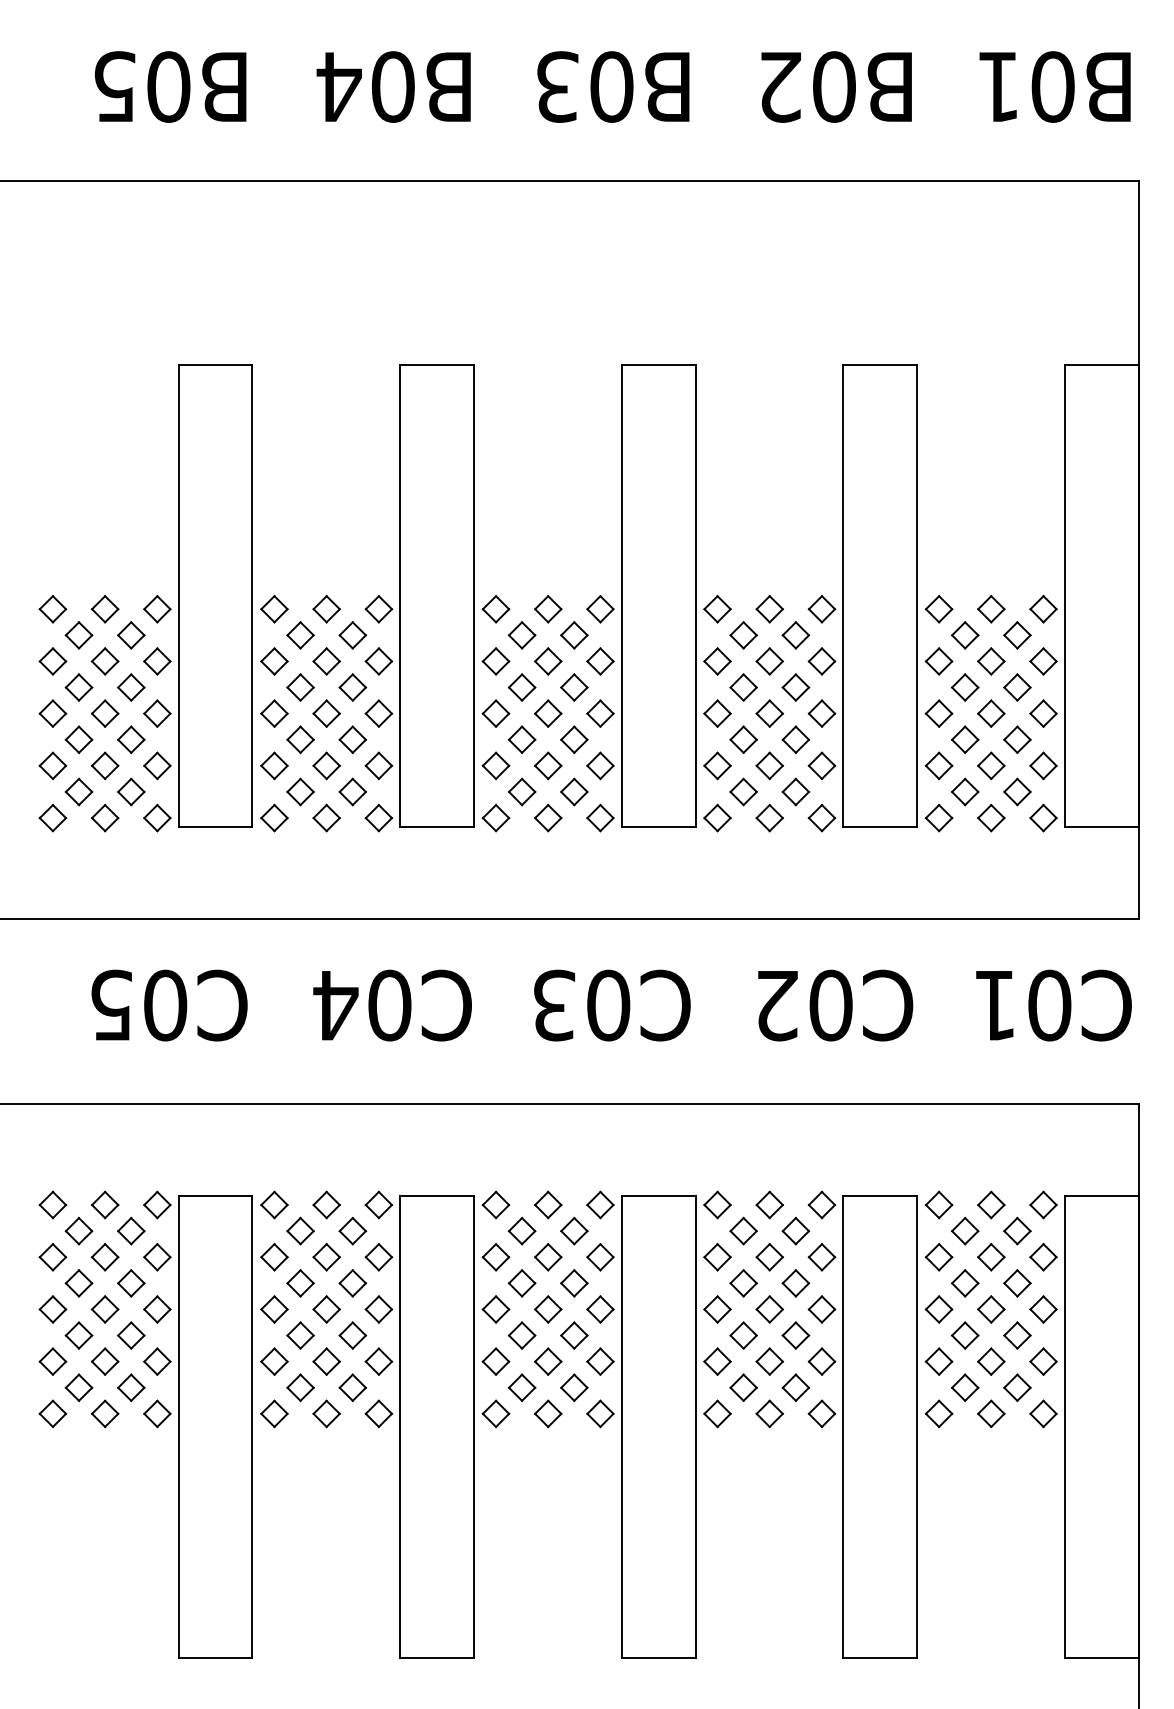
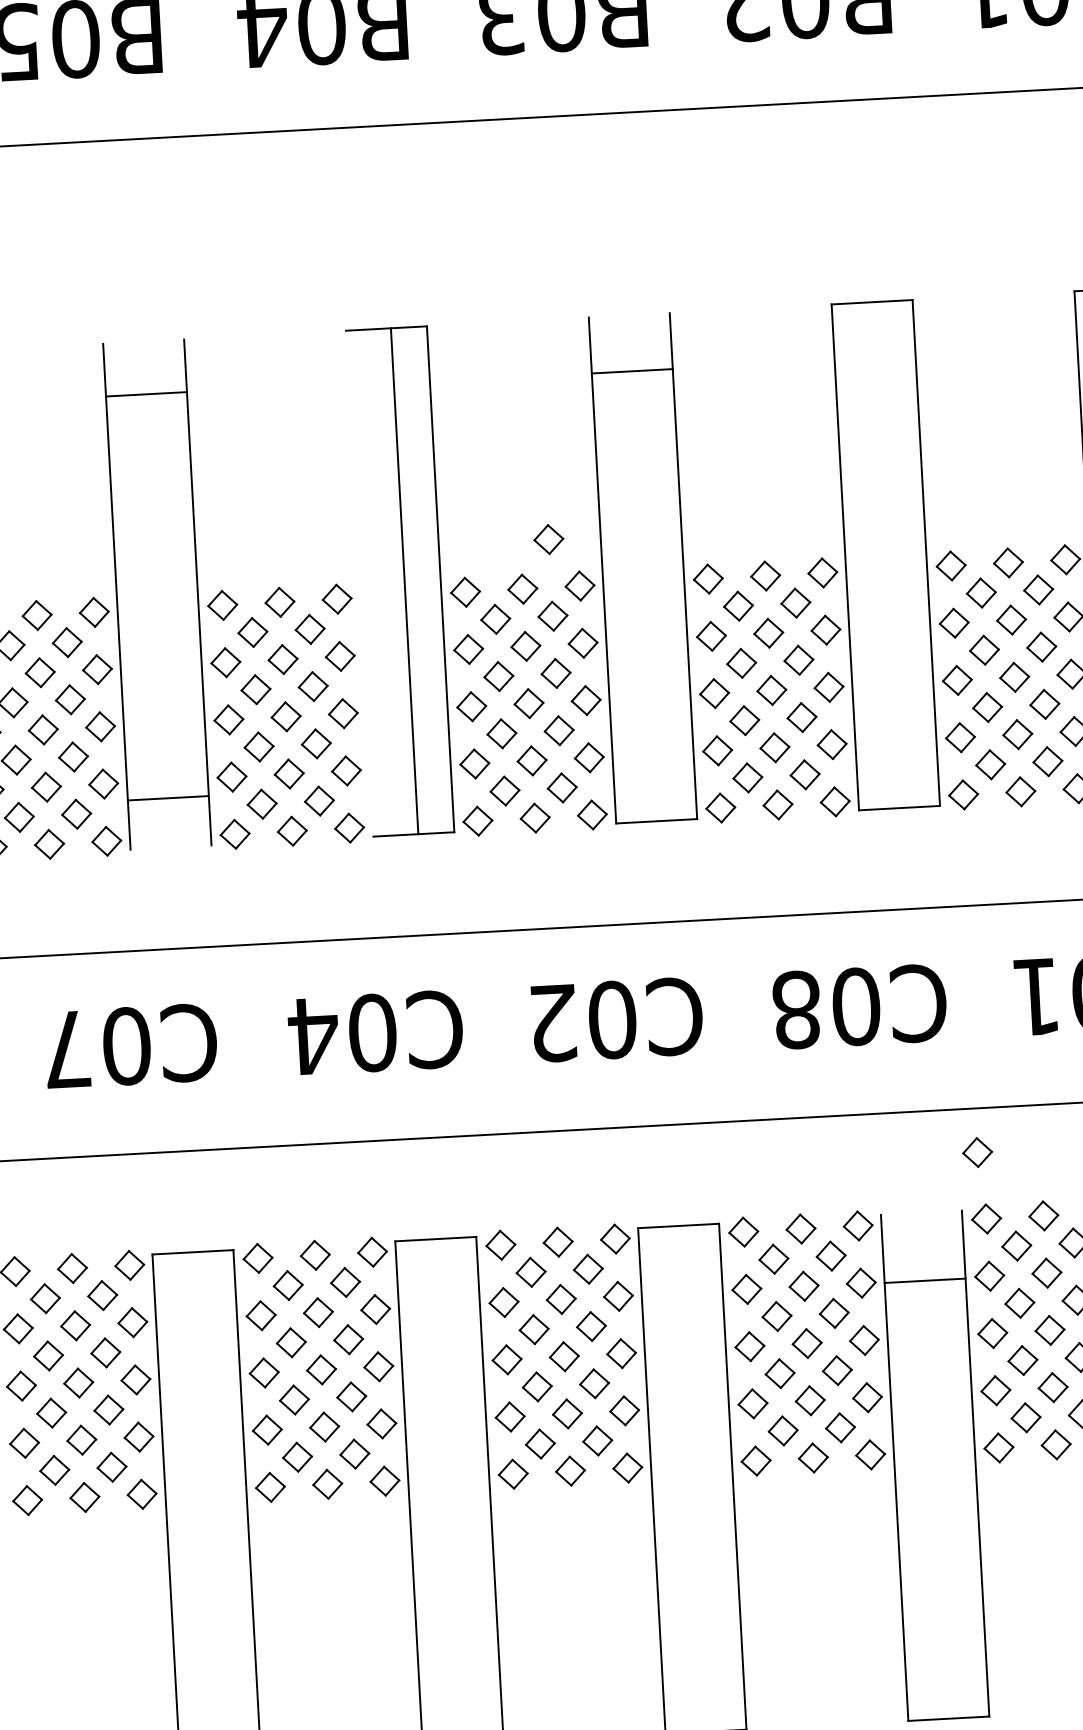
line: (215, 365) -> (146, 394), moved
line: (658, 365) -> (632, 371), moved
part: (574, 565) -> (548, 539), added
line: (400, 595) -> (404, 580), moved
line: (215, 826) -> (168, 797), moved
text: (111, 1004) -> (67, 1048), C05 -> C07
text: (554, 1005) -> (553, 1023), C03 -> C02
text: (776, 1005) -> (796, 1009), C02 -> C08
part: (934, 1143) -> (977, 1151), added
line: (880, 1196) -> (925, 1281), moved

